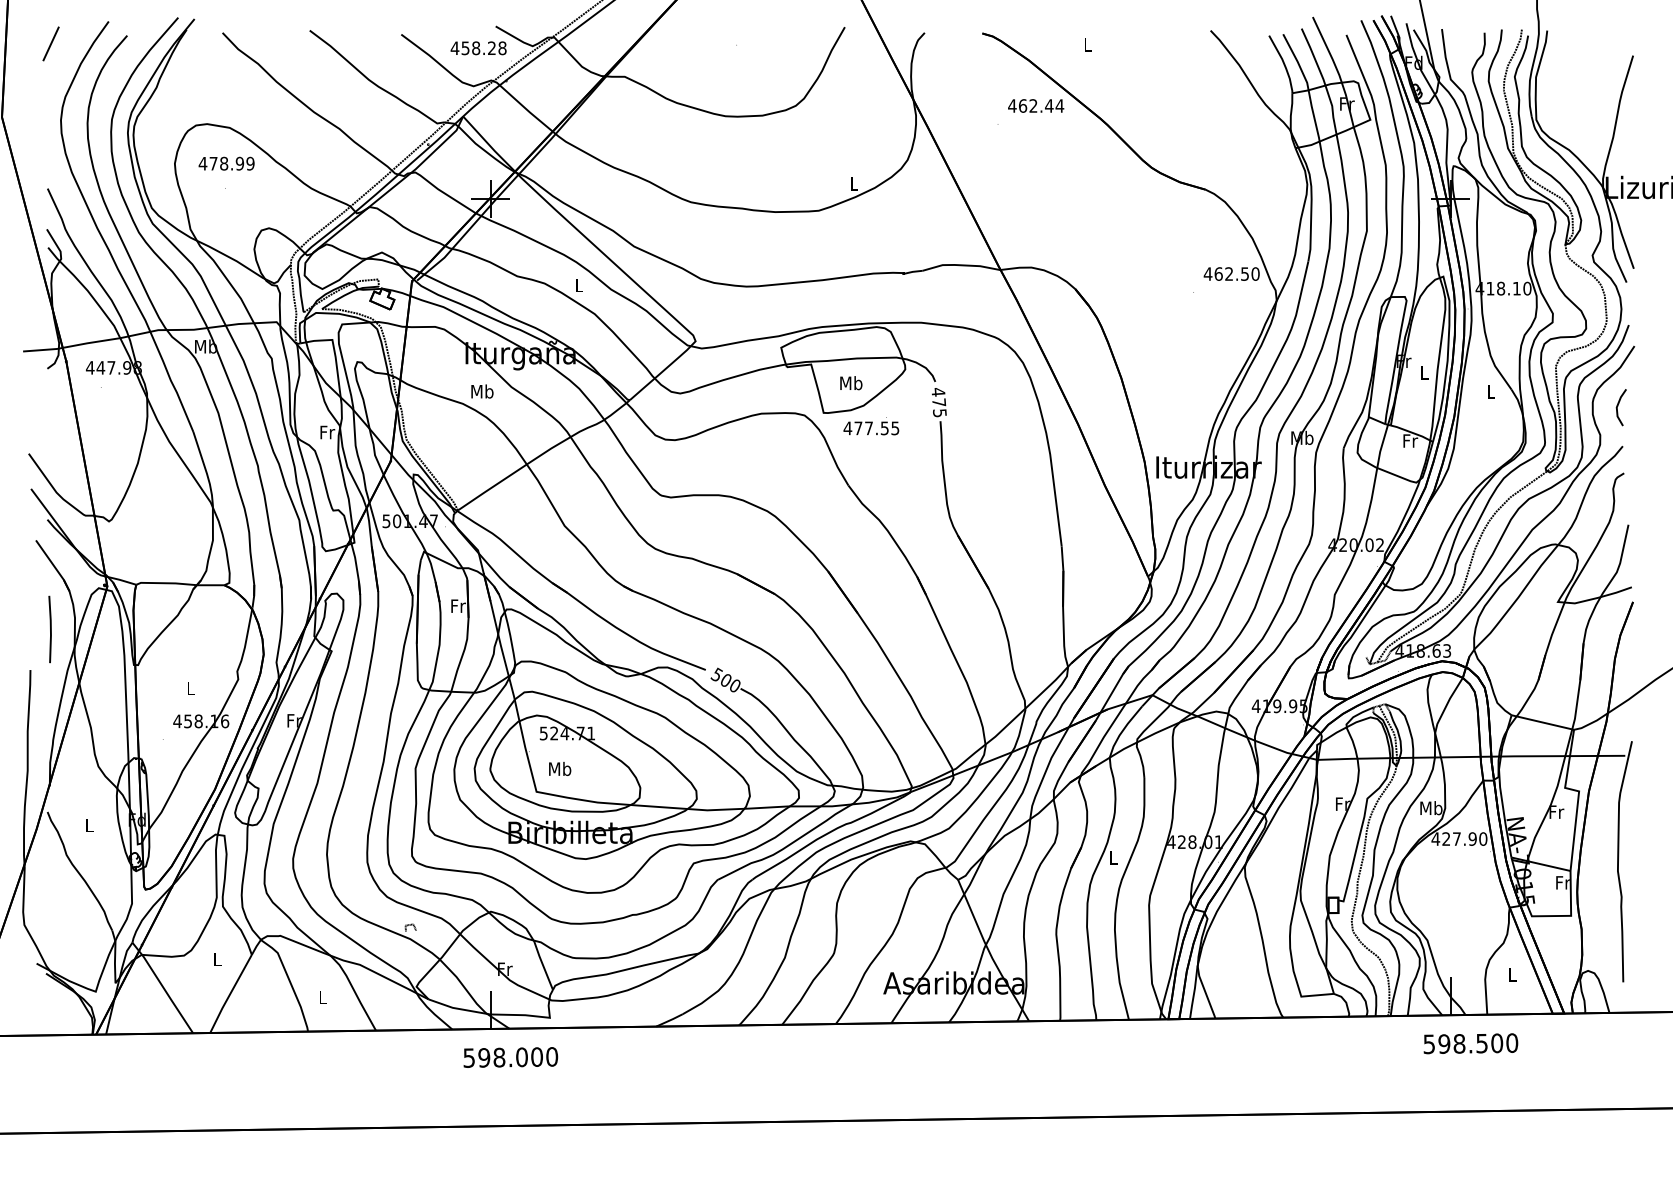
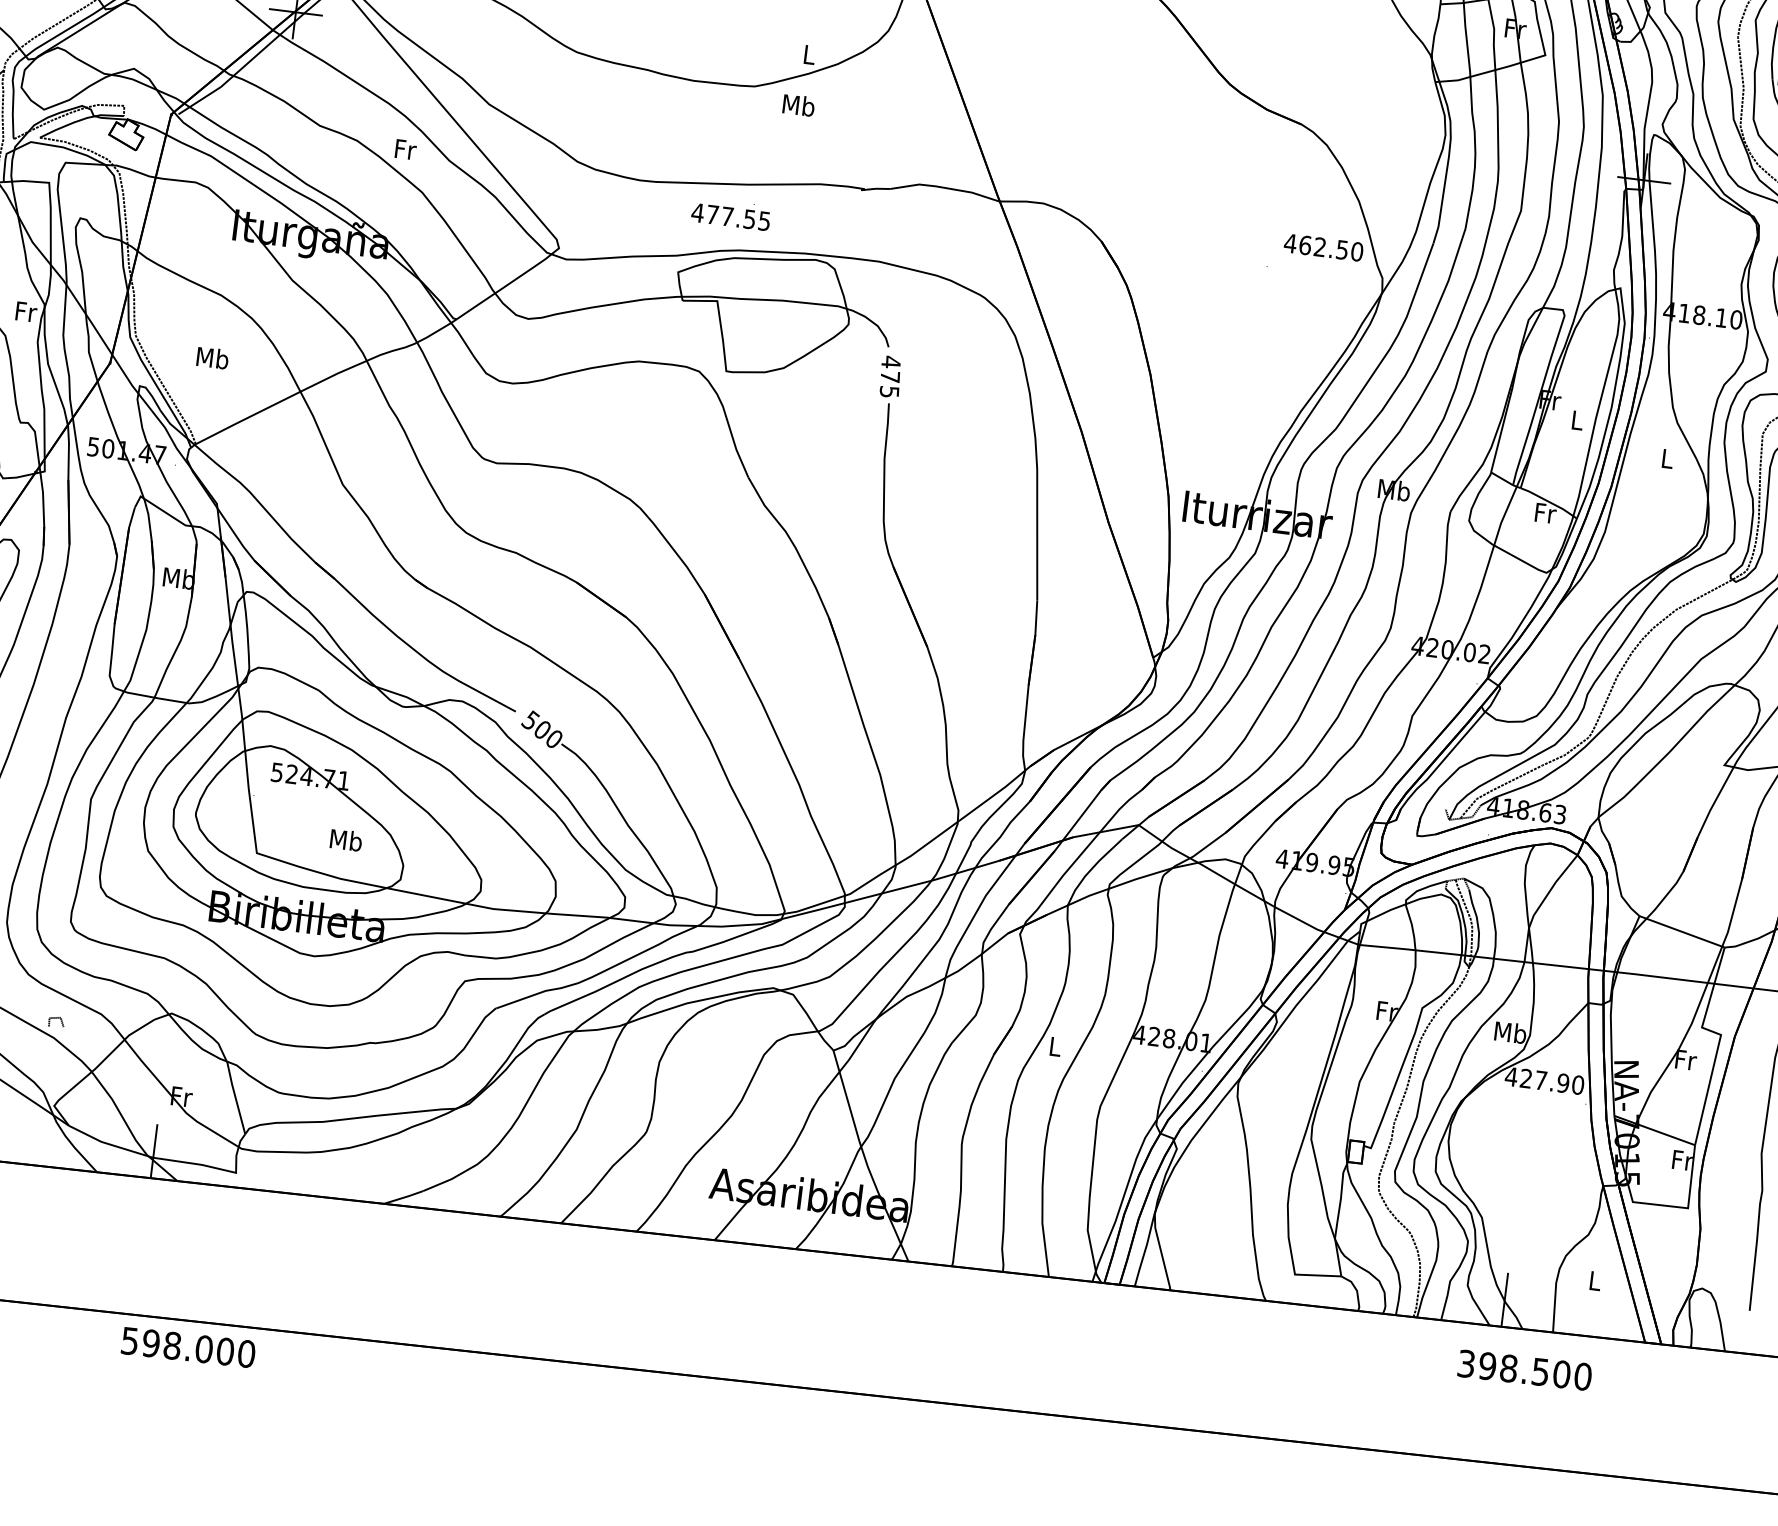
text: (579, 285) -> (405, 149), L -> Fr
text: (851, 383) -> (799, 105), moved
text: (482, 391) -> (212, 358), moved
text: (871, 426) -> (731, 214), moved
text: (458, 606) -> (179, 579), Fr -> Mb
text: (560, 768) -> (346, 839), moved
text: (1429, 1043) -> (1466, 1362), 598.500 -> 398.500
text: (510, 1057) -> (188, 1347), moved

